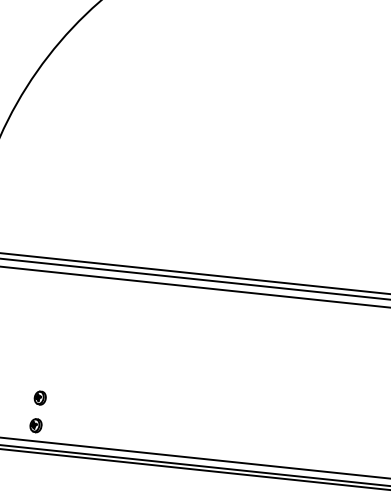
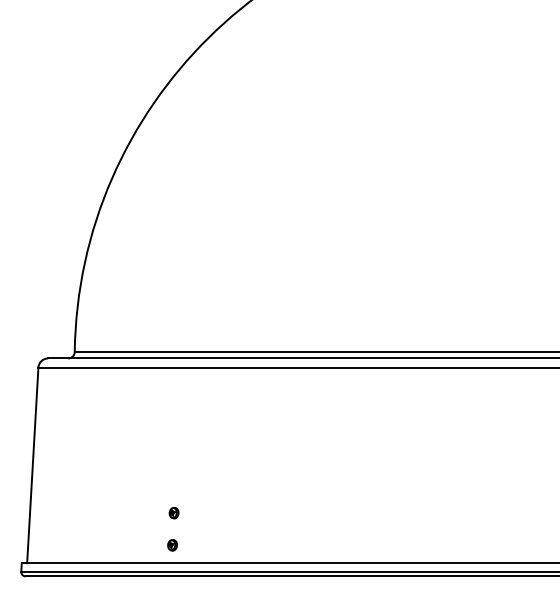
part: (39, 397) -> (173, 512), size x0.7
part: (35, 425) -> (172, 545), size x0.7

